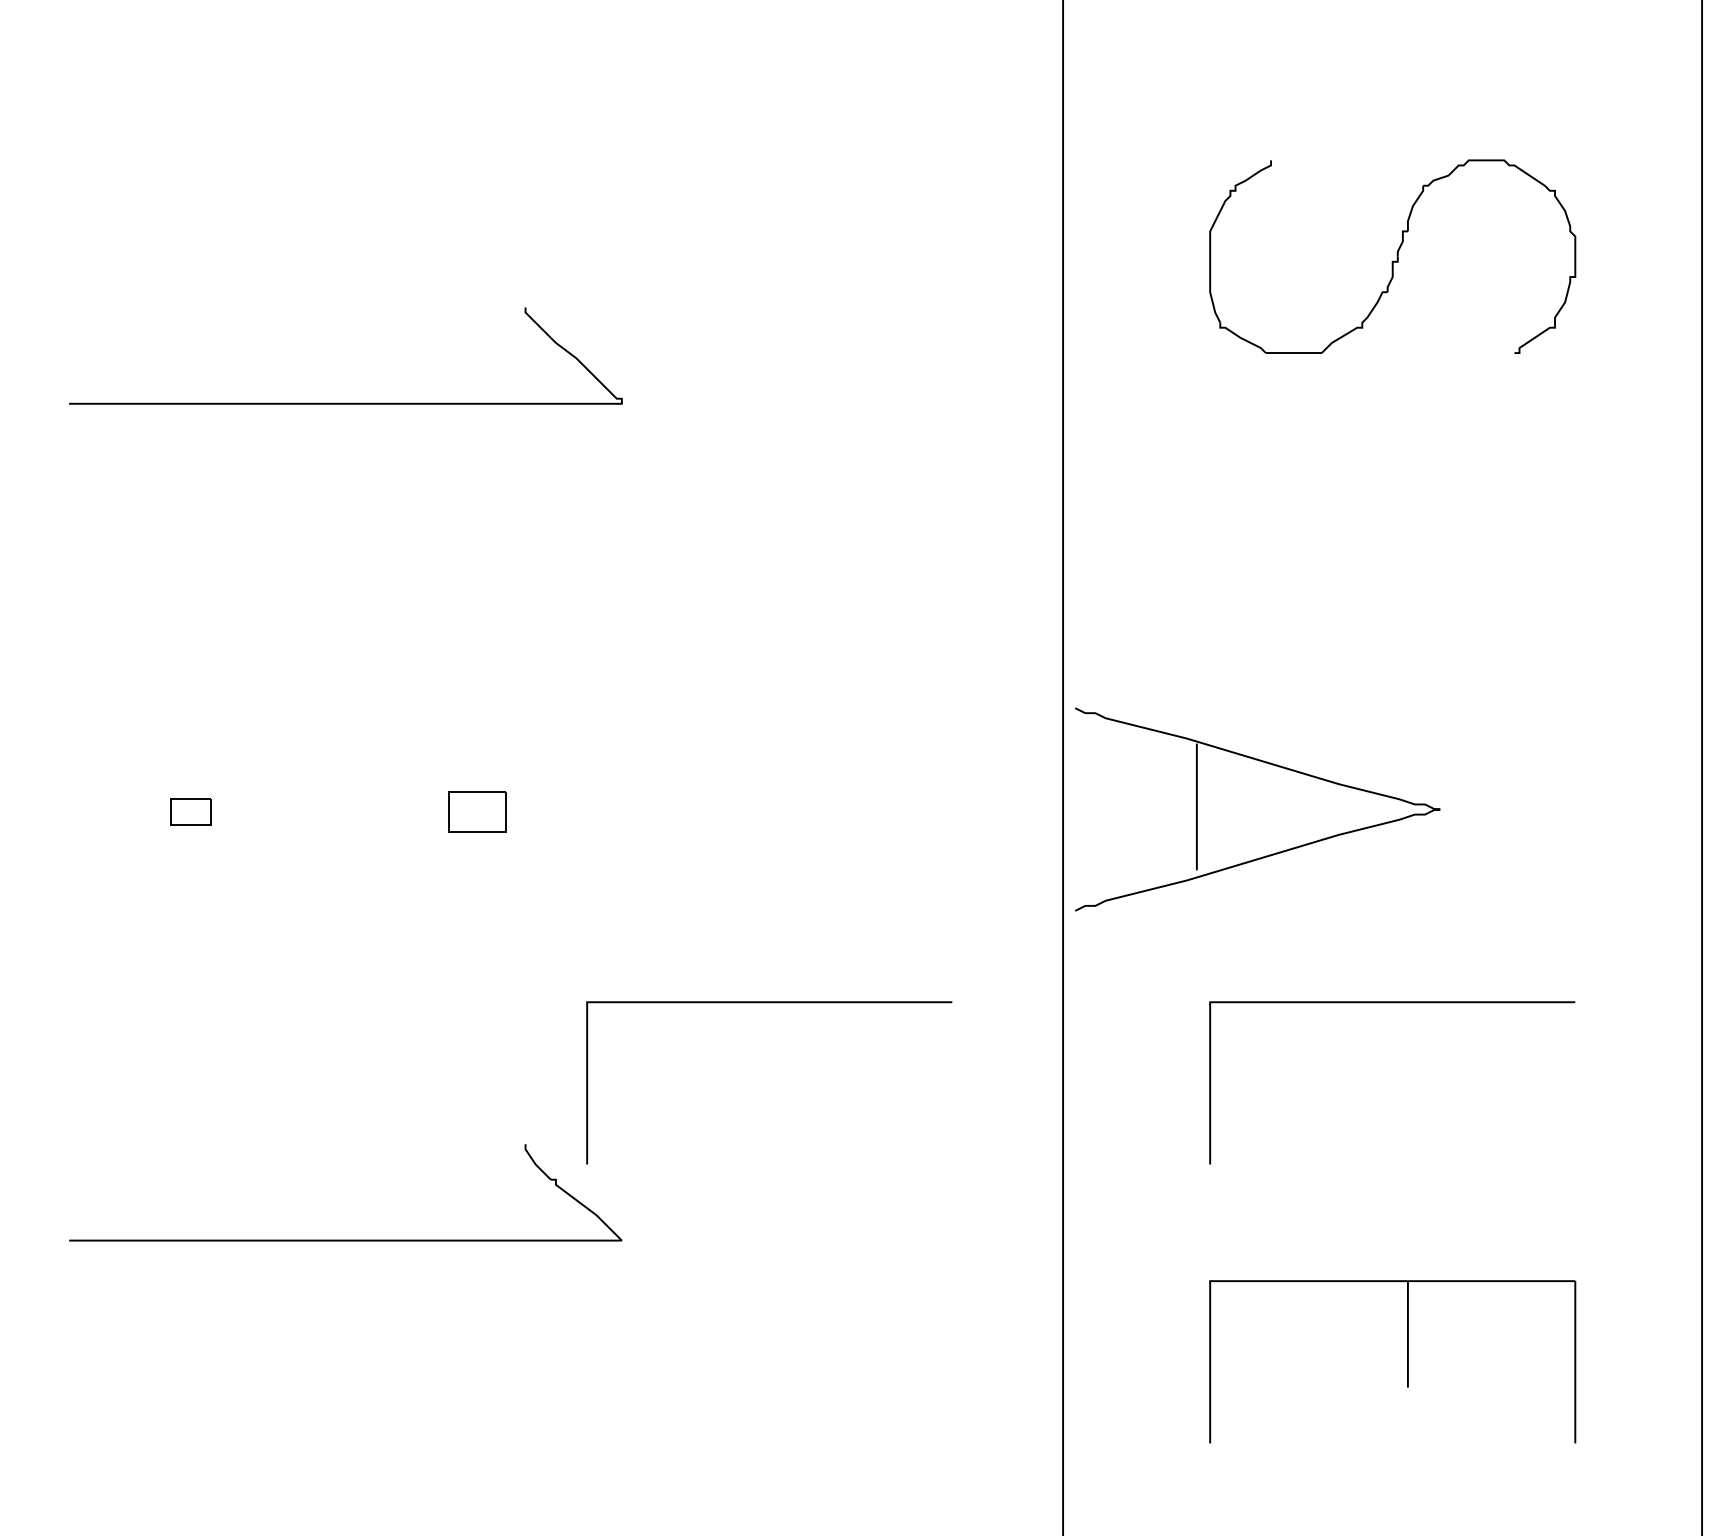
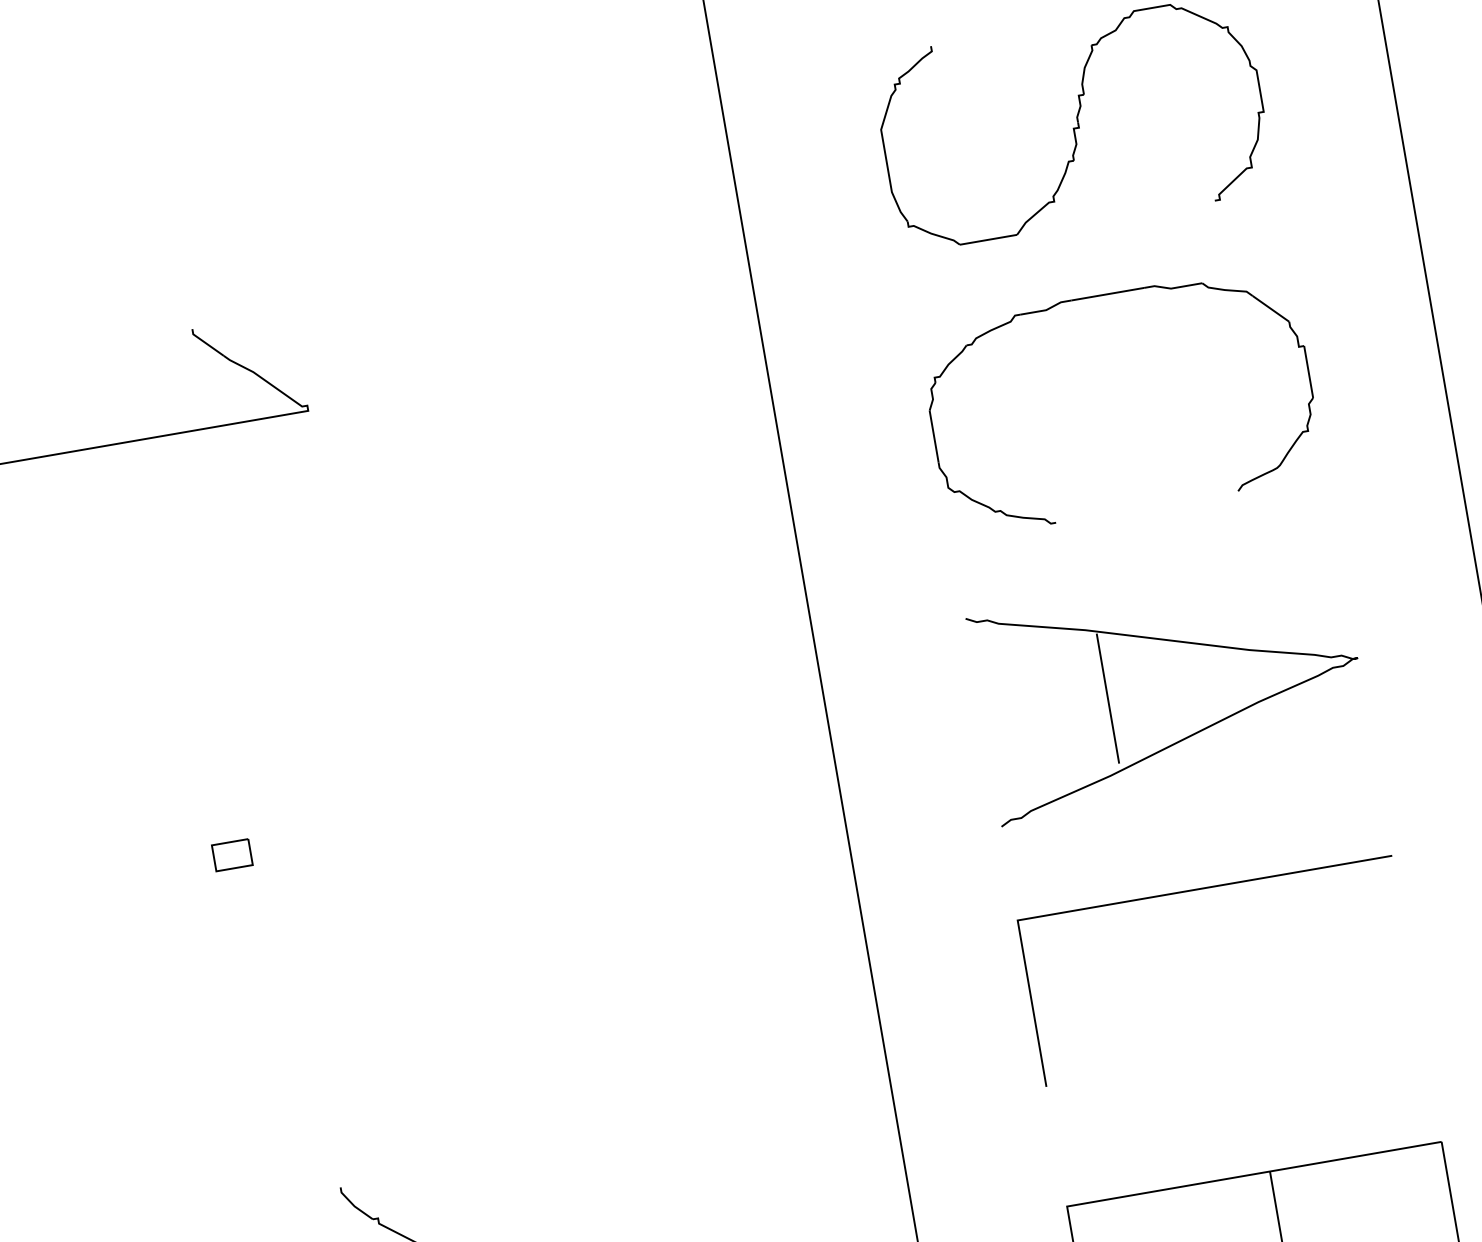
part: (1392, 424) -> (1102, 295), added
part: (1272, 765) -> (1178, 642), moved
part: (477, 811) -> (232, 854), size x0.62
curve: (769, 1003) -> (565, 999), removed

